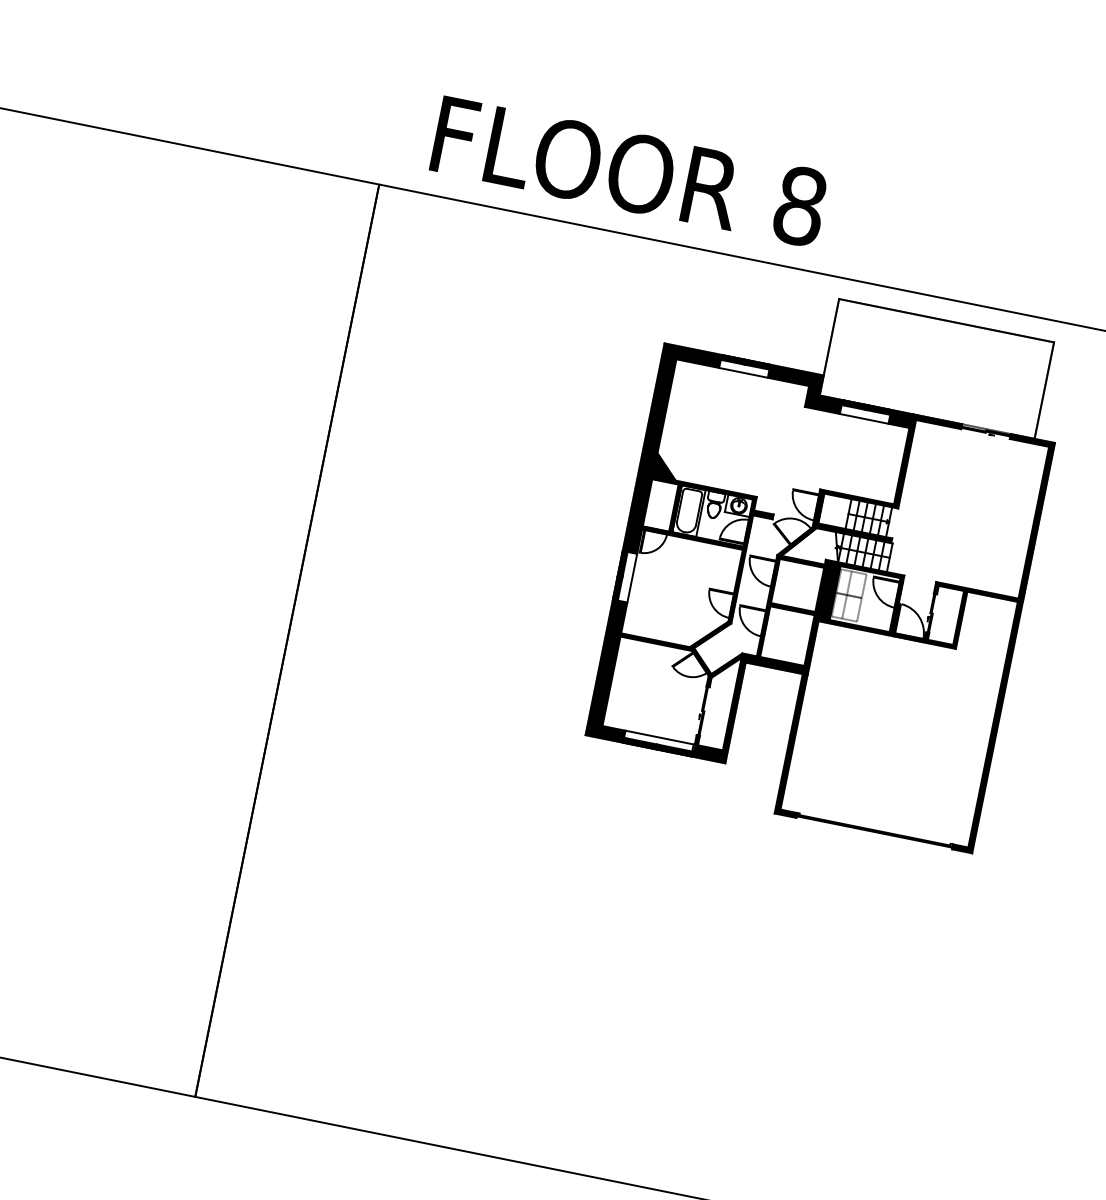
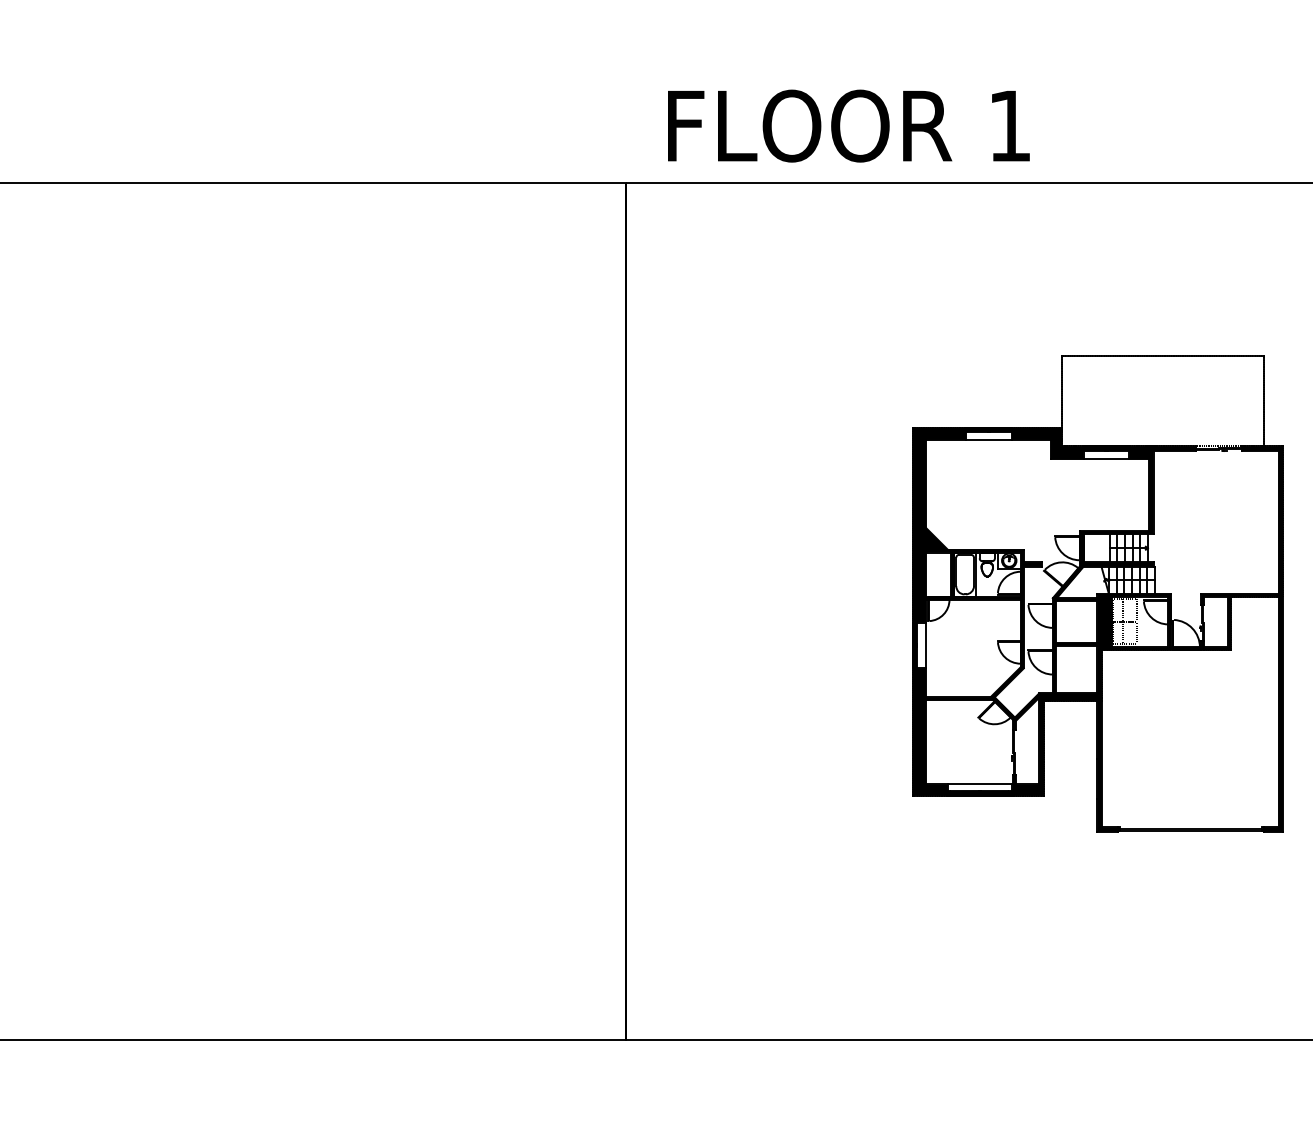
text: (799, 205) -> (1009, 125), 8 -> 1
part: (825, 559) -> (1097, 593), moved

